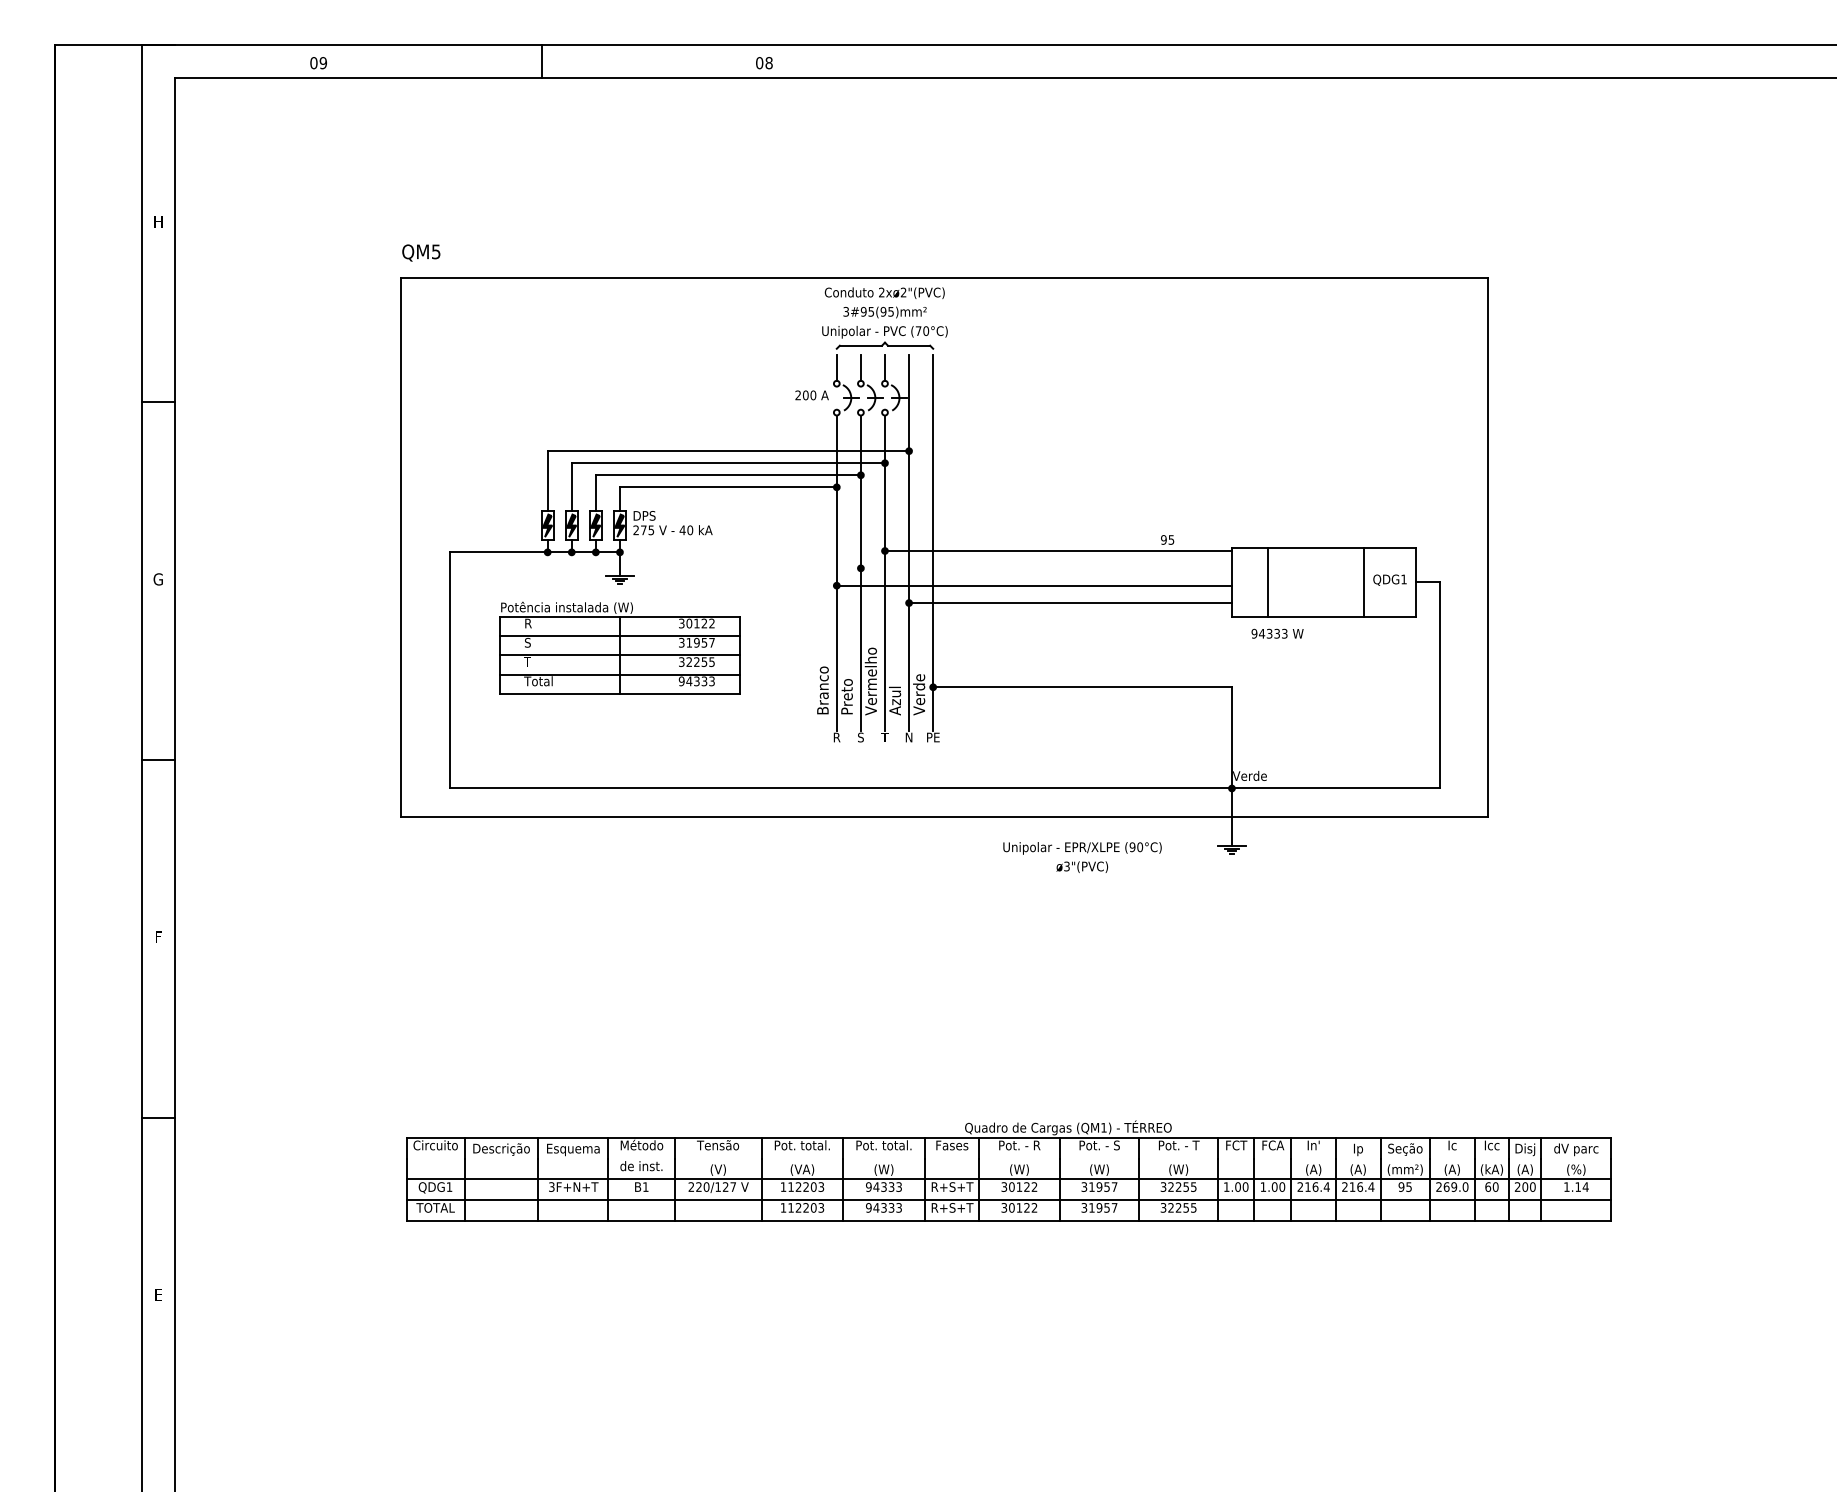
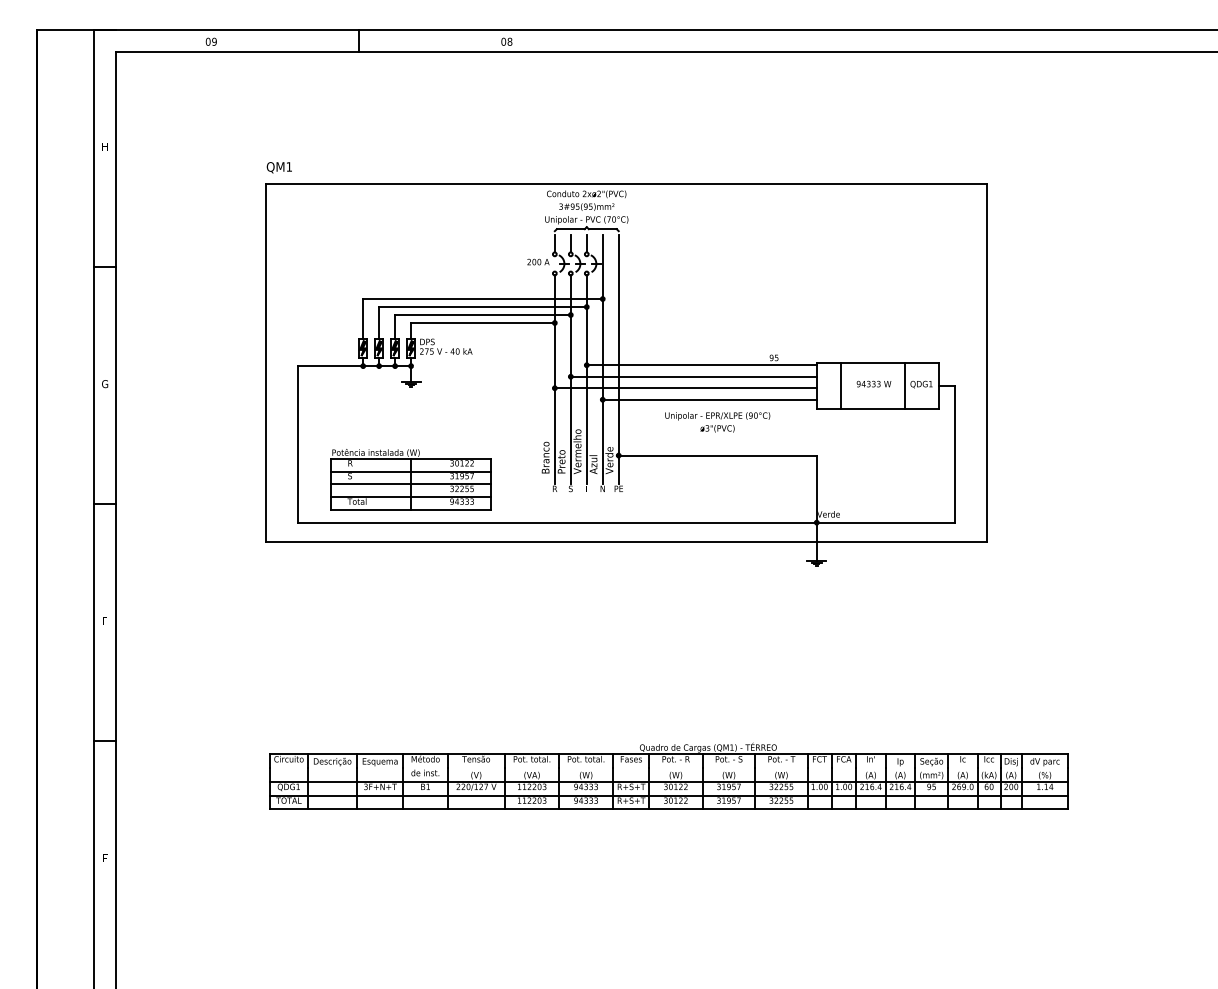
text: (434, 251) -> (288, 166), QM5 -> QM1
line: (1045, 567) -> (693, 376), added
text: (1276, 632) -> (873, 383), moved
part: (619, 647) -> (410, 479), moved
text: (1082, 857) -> (717, 422), moved

